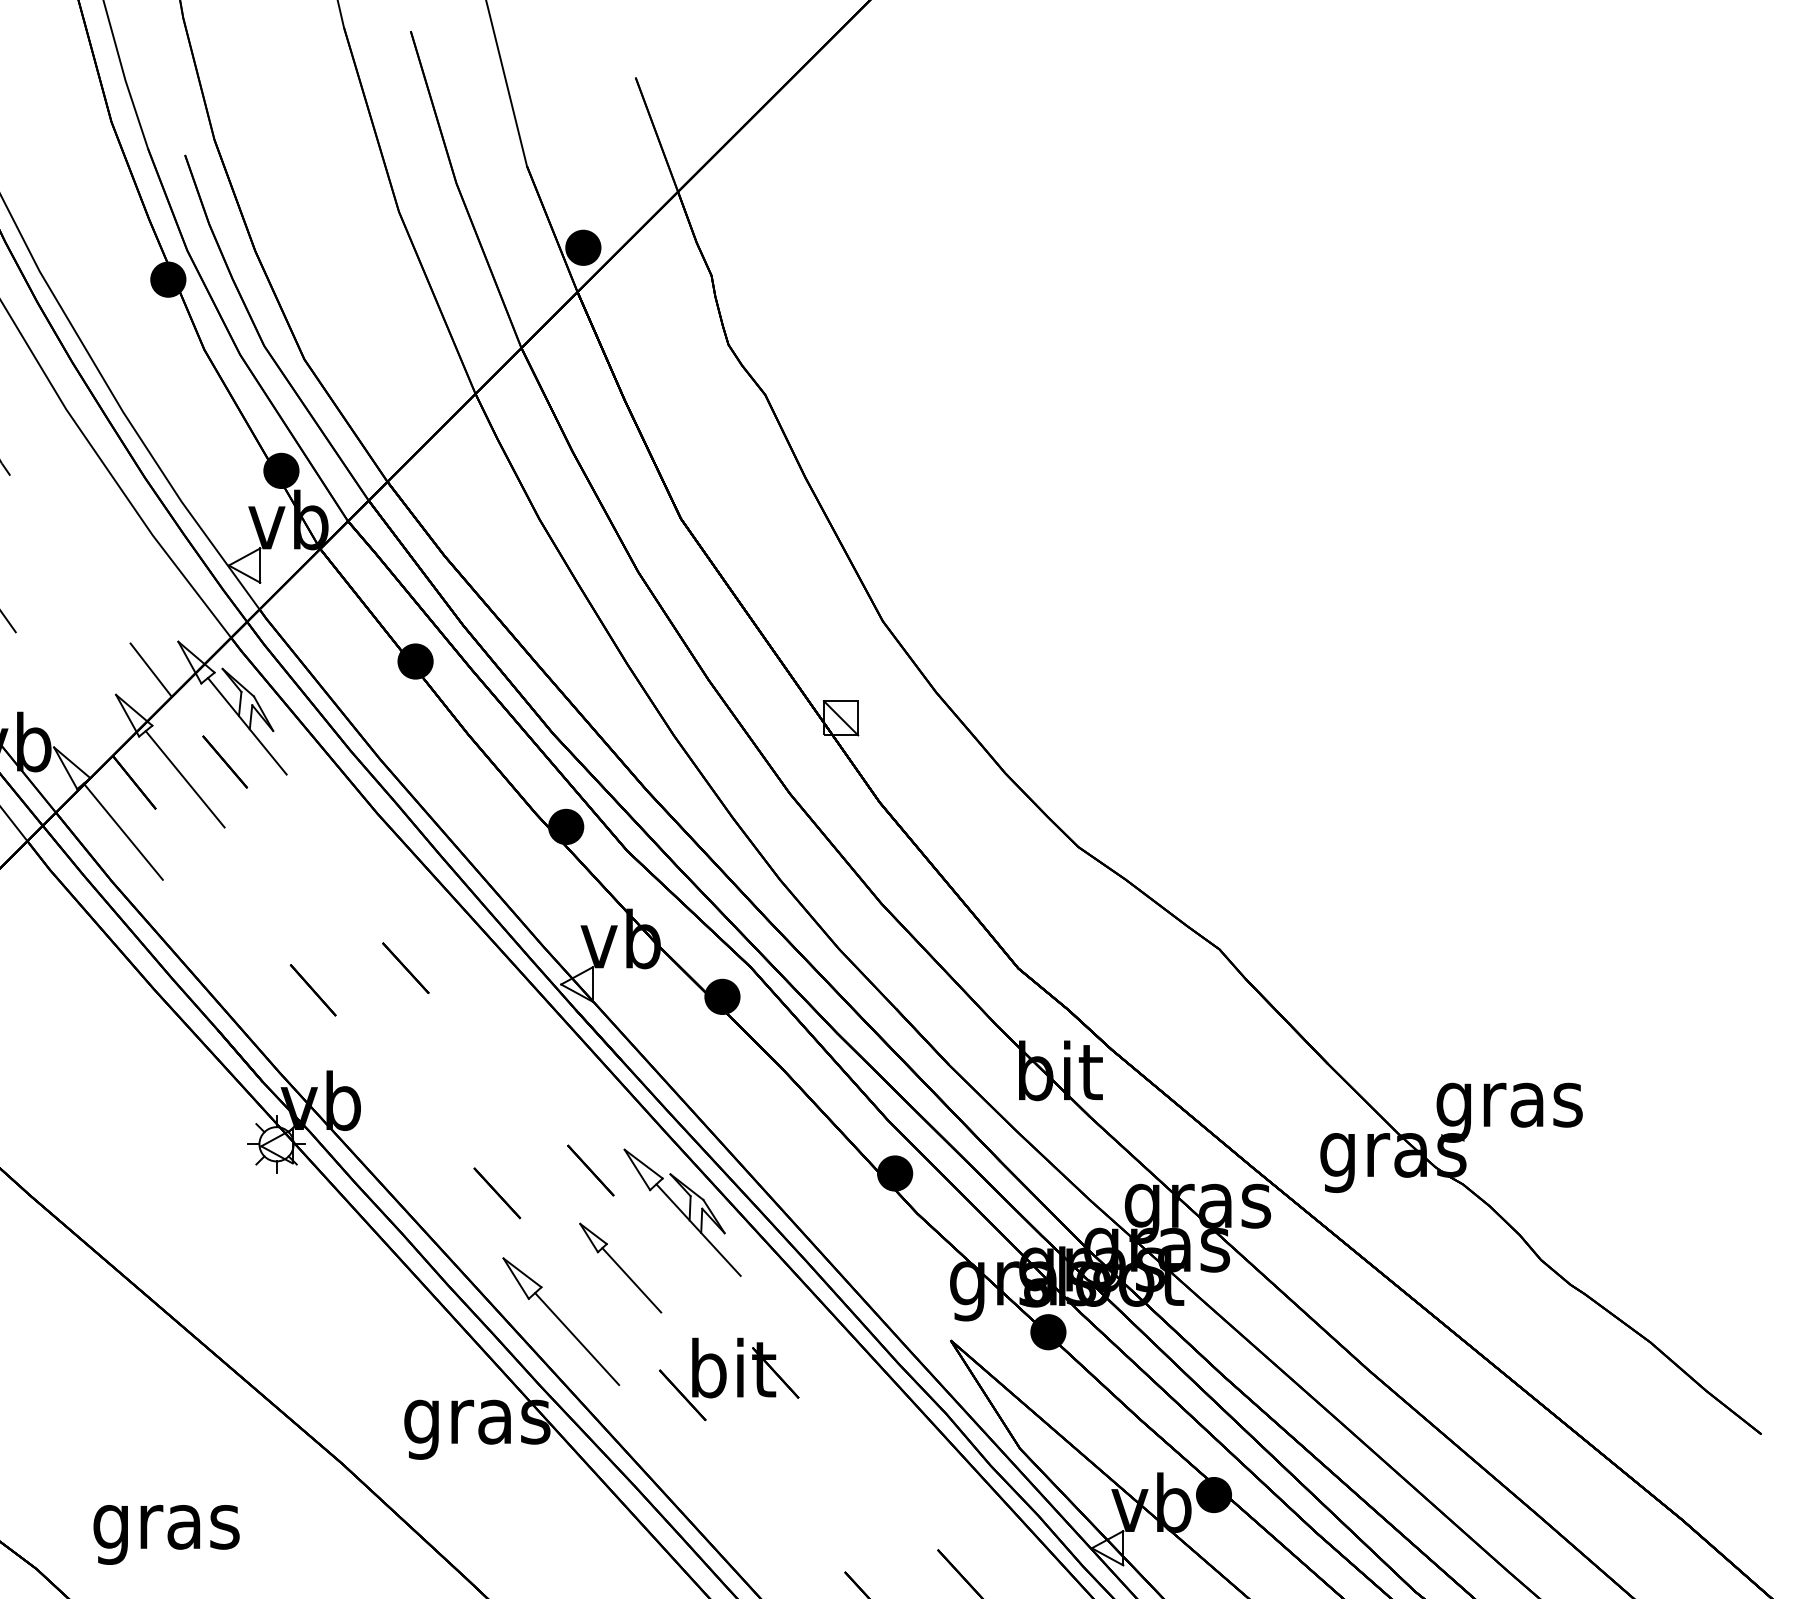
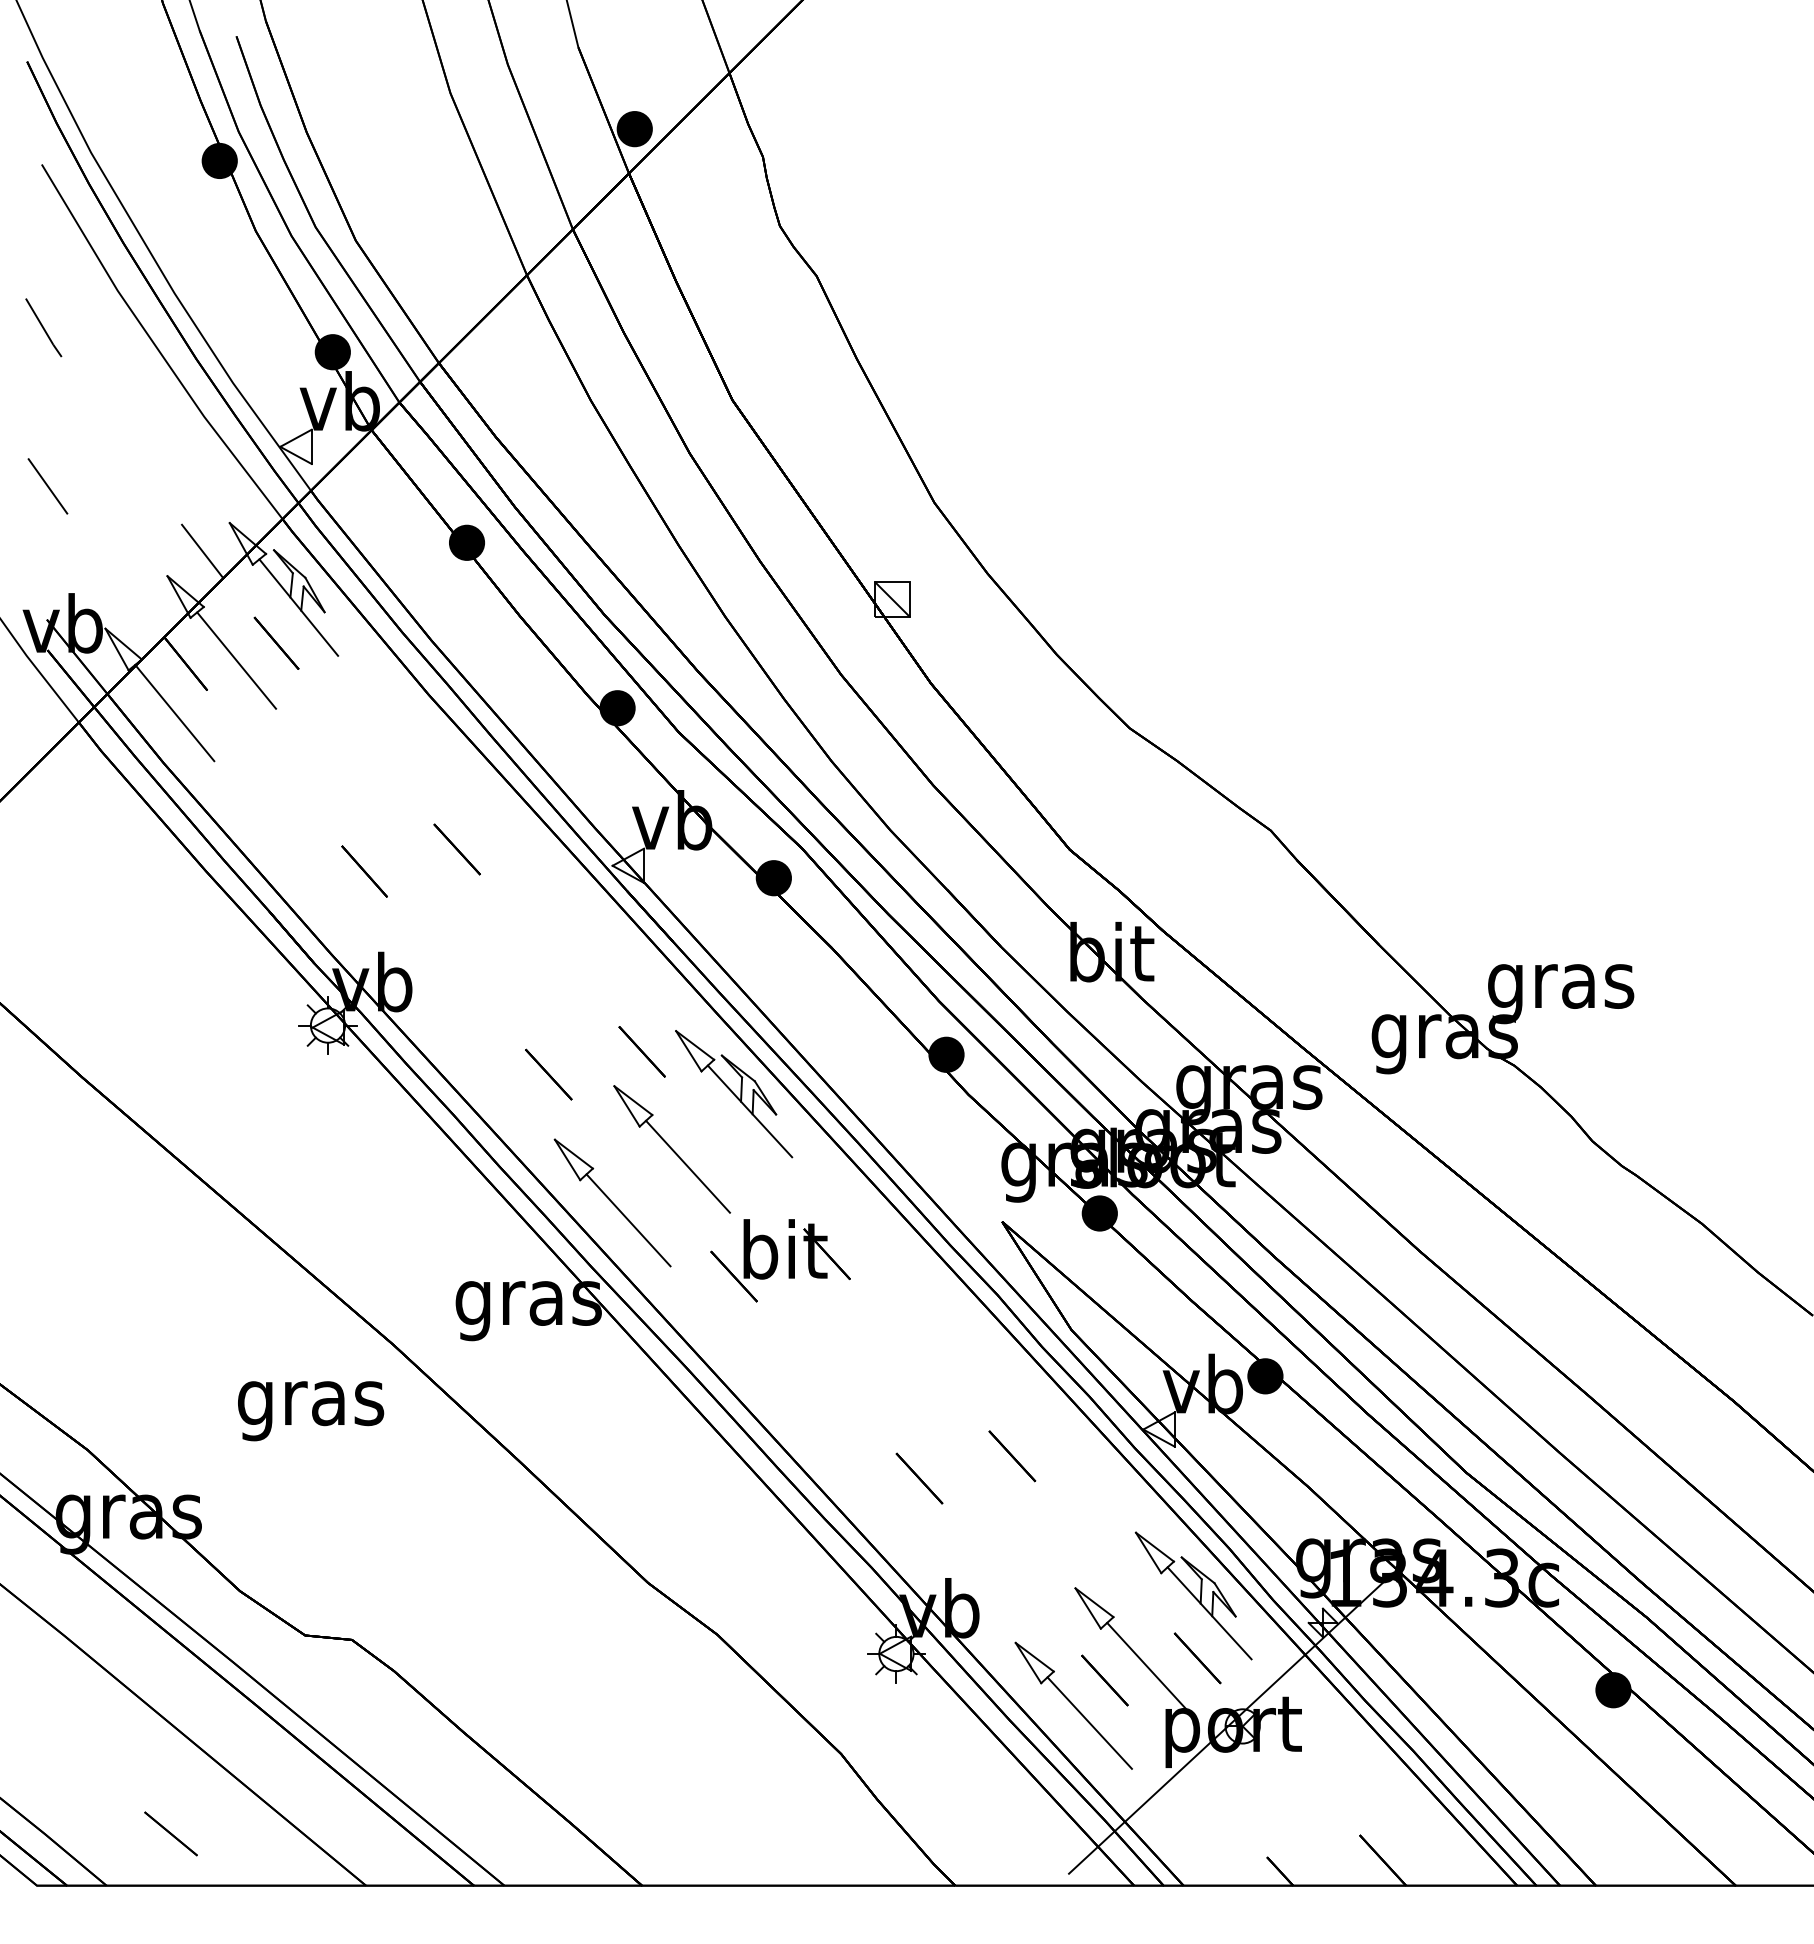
part: (620, 1268) -> (671, 1149), size x1.43
text: (167, 1535) -> (311, 1411), moved

